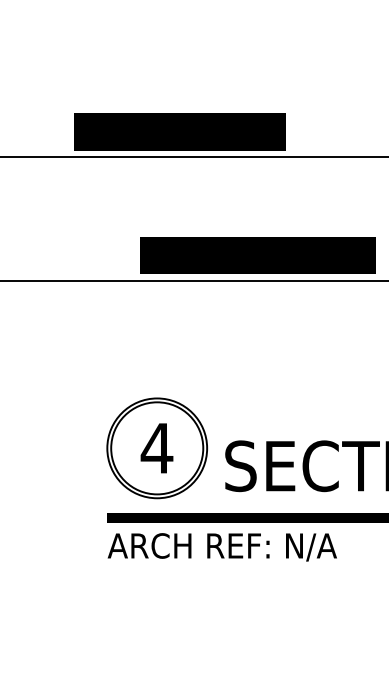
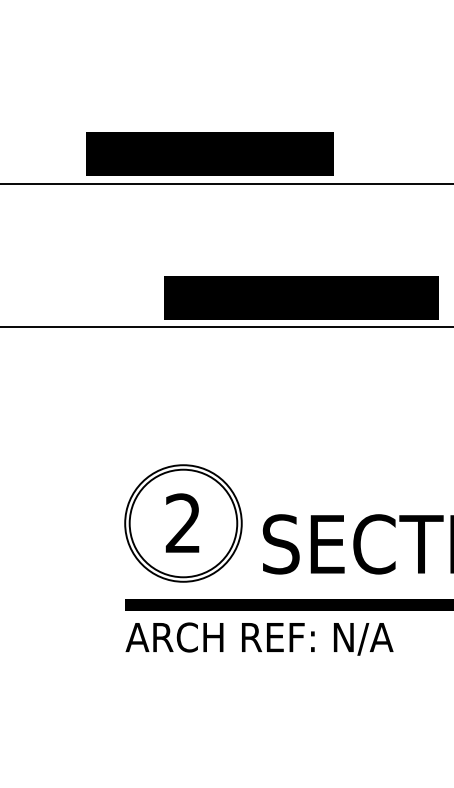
text: (157, 447) -> (183, 522), 4 -> 2

